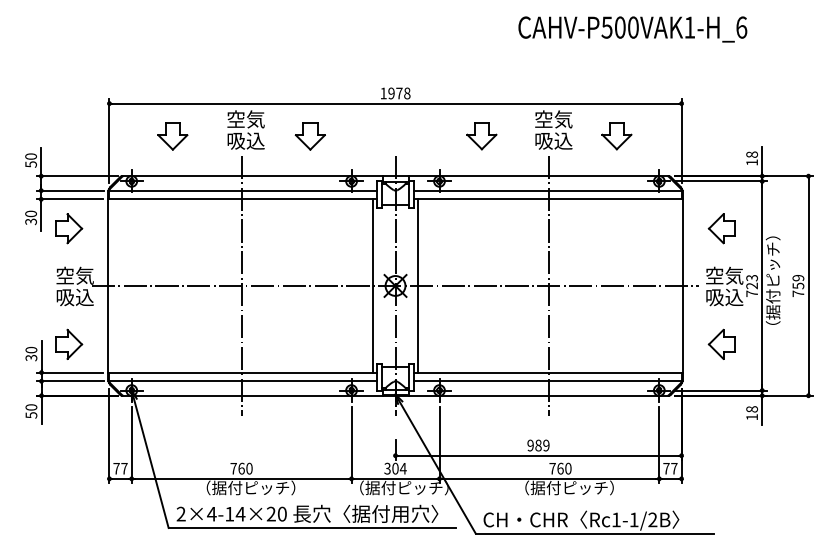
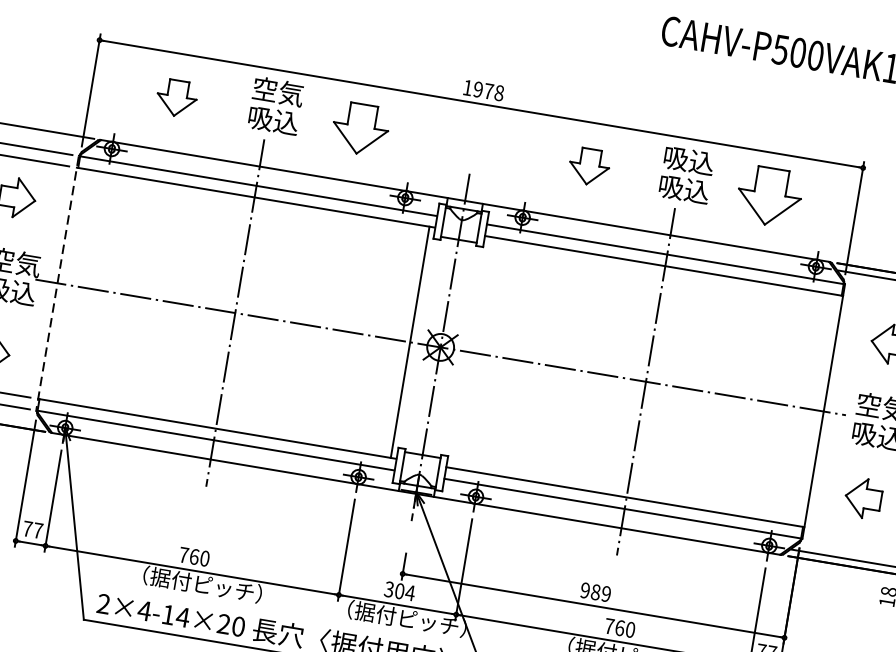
text: (553, 119) -> (688, 160), 空気 -> 吸込
part: (309, 136) -> (359, 128), size x1.4
part: (616, 136) -> (768, 197), size x1.6
line: (108, 285) -> (57, 282), solid -> dashed
line: (418, 285) -> (471, 351), removed

